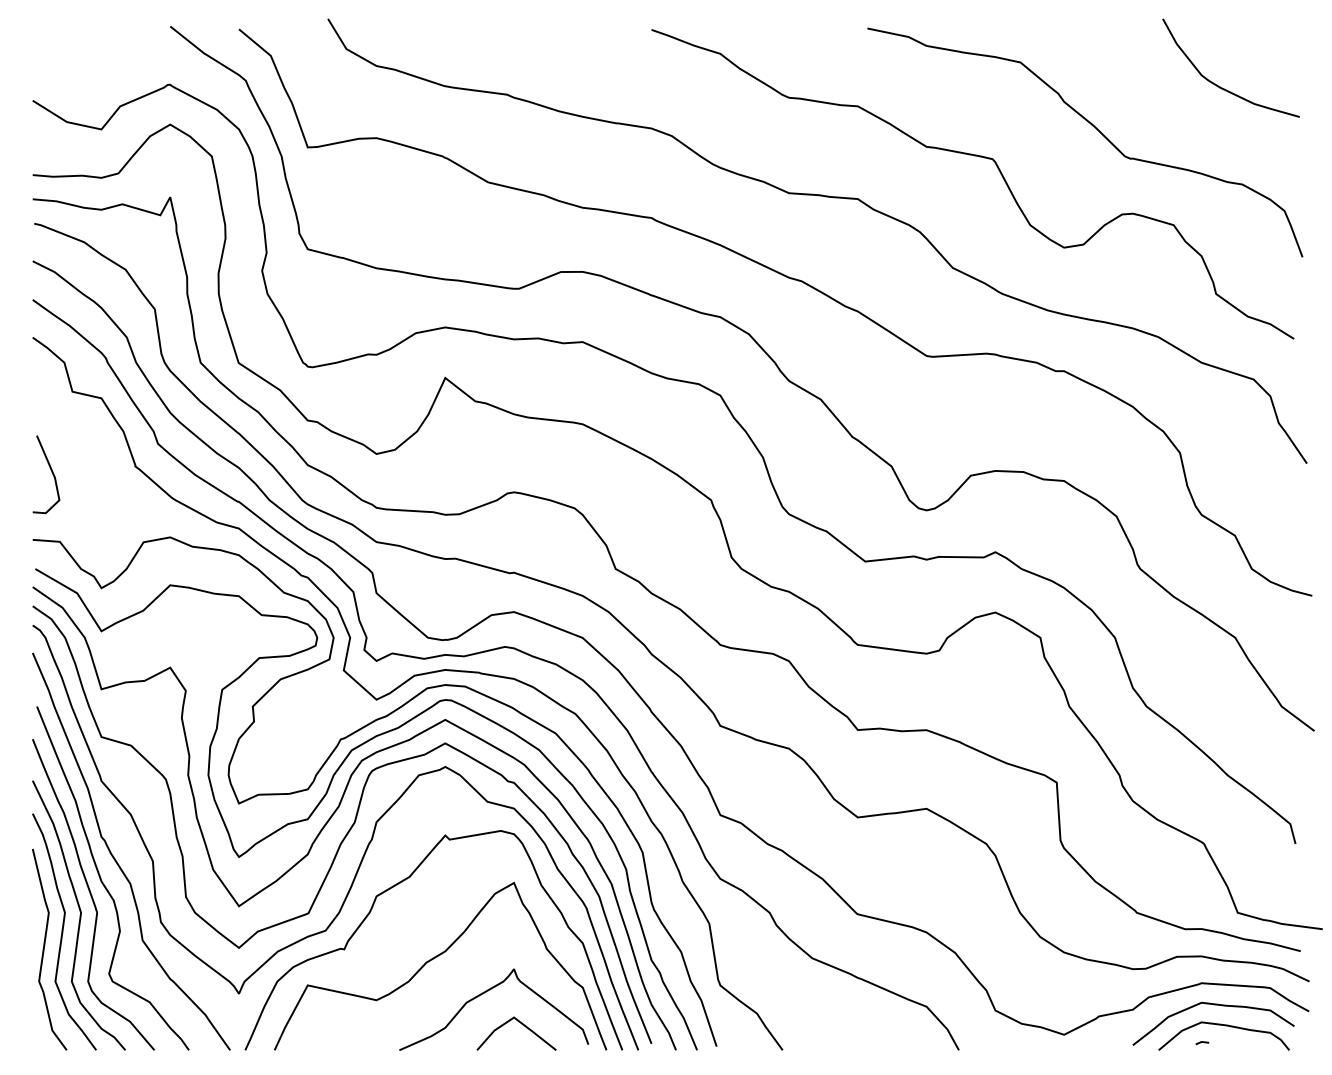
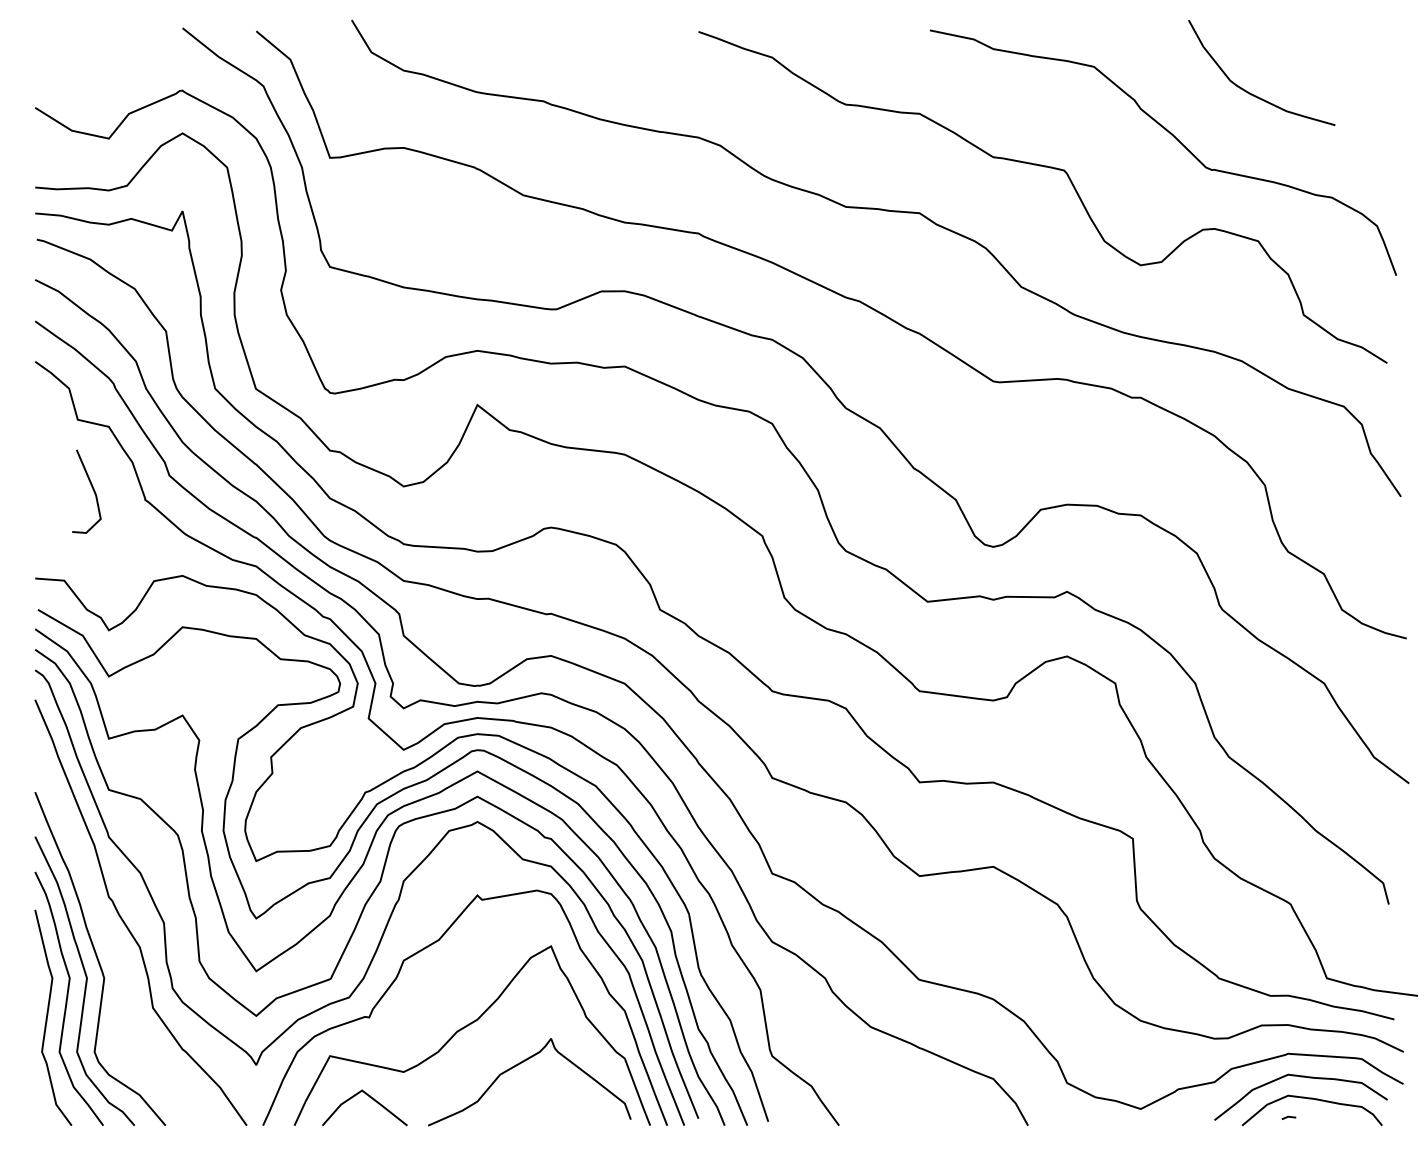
curve: (1220, 86) -> (1250, 92), moved
line: (51, 472) -> (92, 489), moved
curve: (103, 883) -> (111, 946), removed
line: (521, 1024) -> (370, 1098), moved

